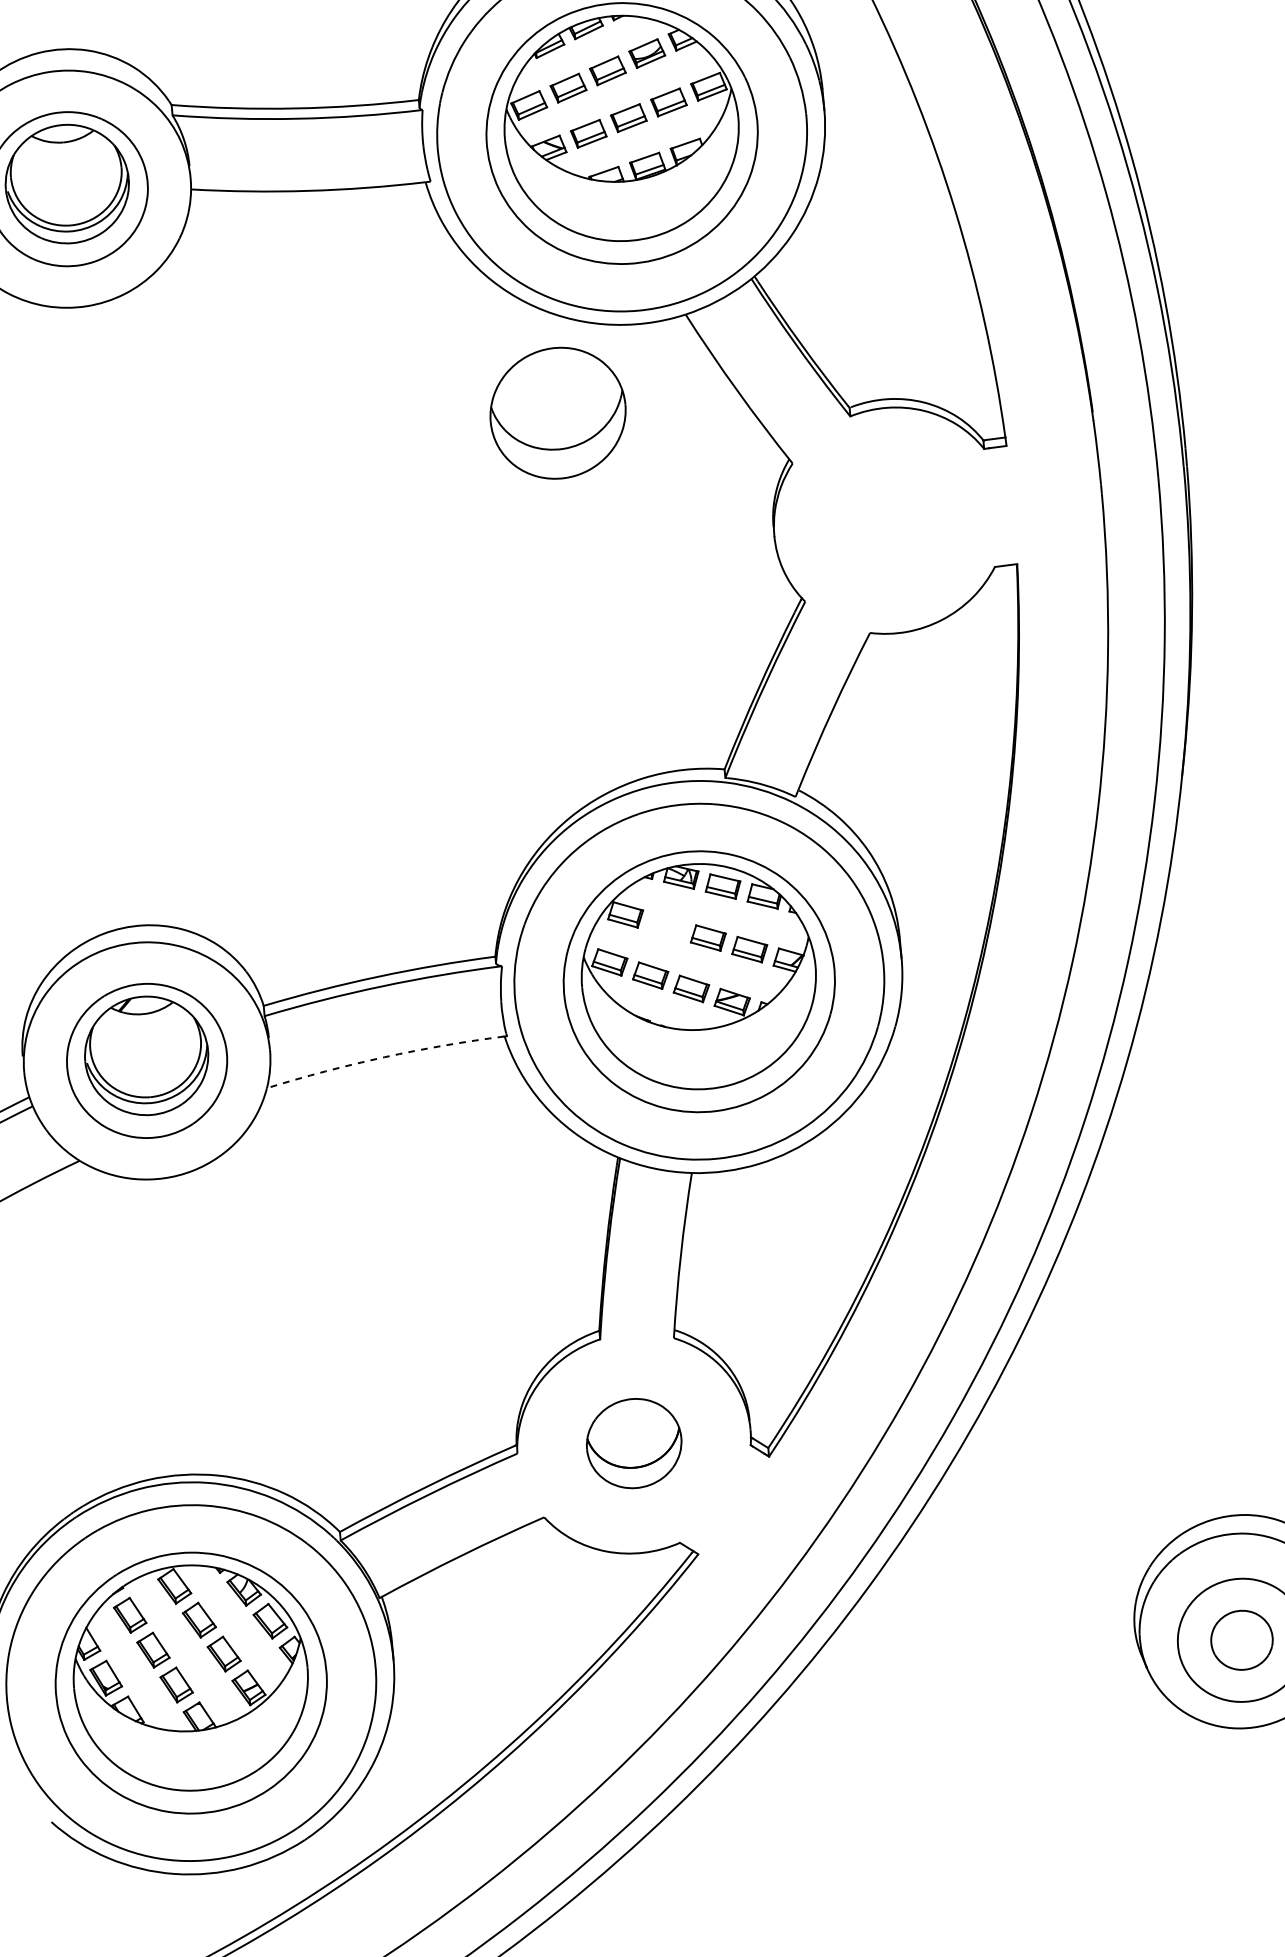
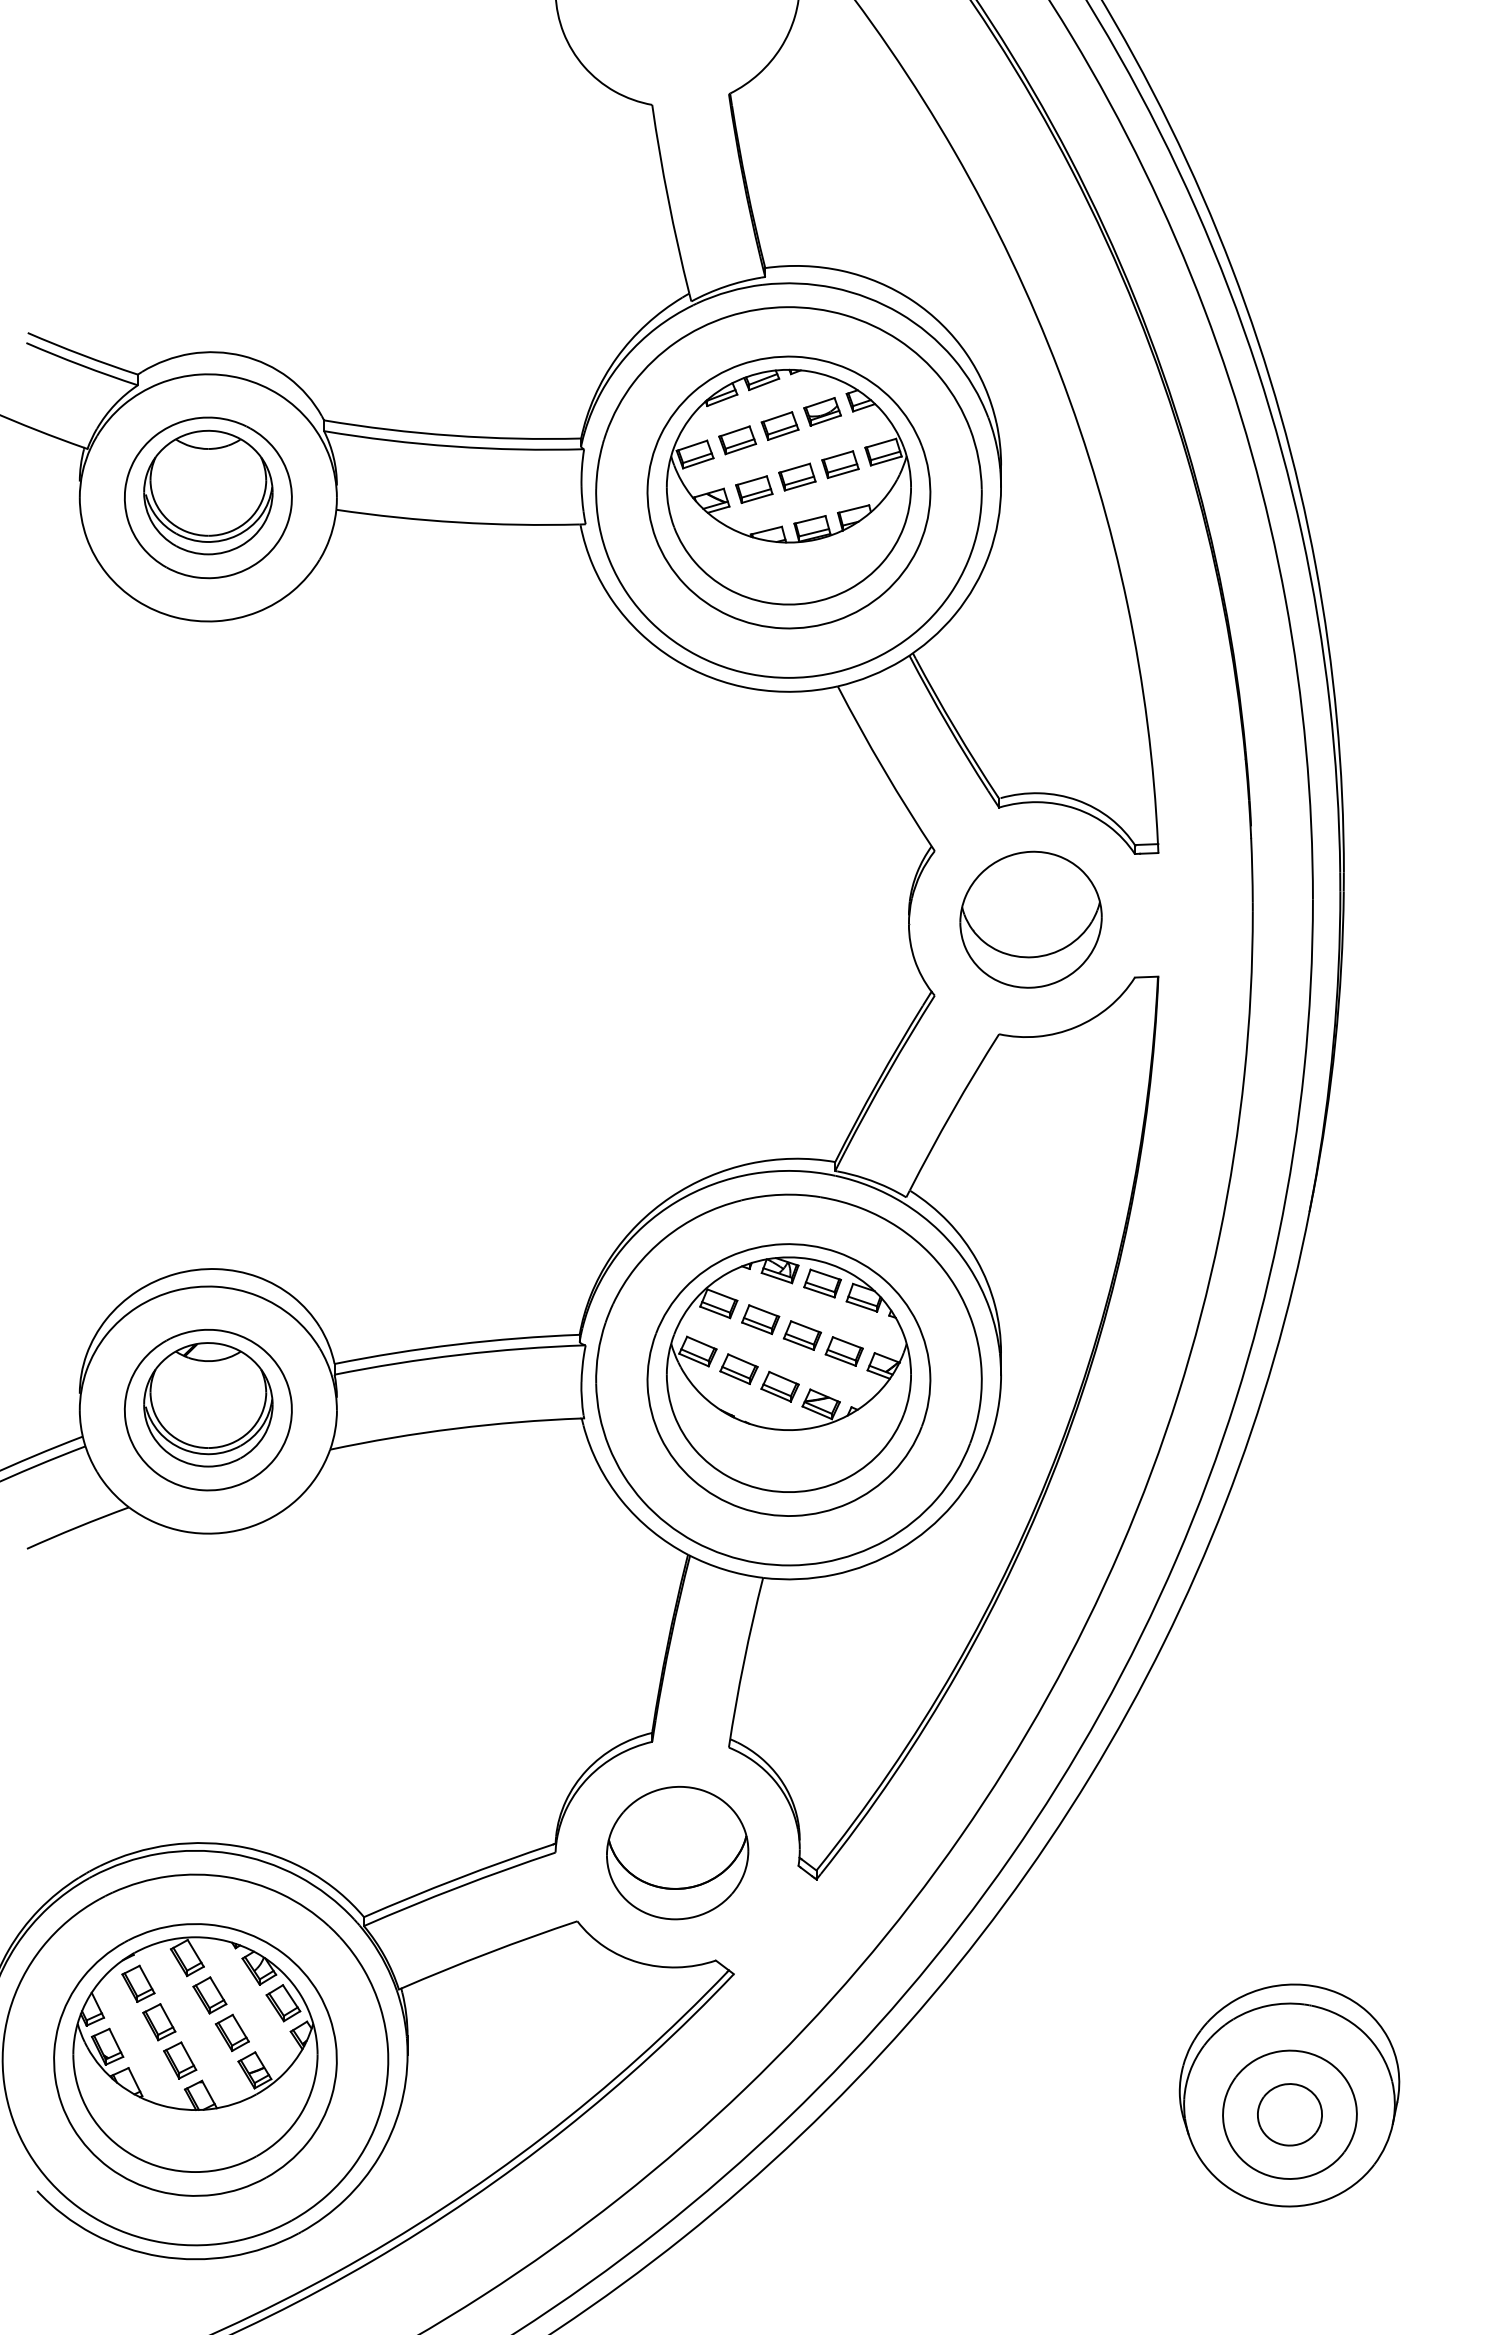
part: (557, 413) -> (1030, 919), moved
part: (666, 926) -> (760, 1319), added
arc: (384, 1057) -> (455, 1428), dashed -> solid
part: (633, 1443) -> (677, 1853), size x1.43

